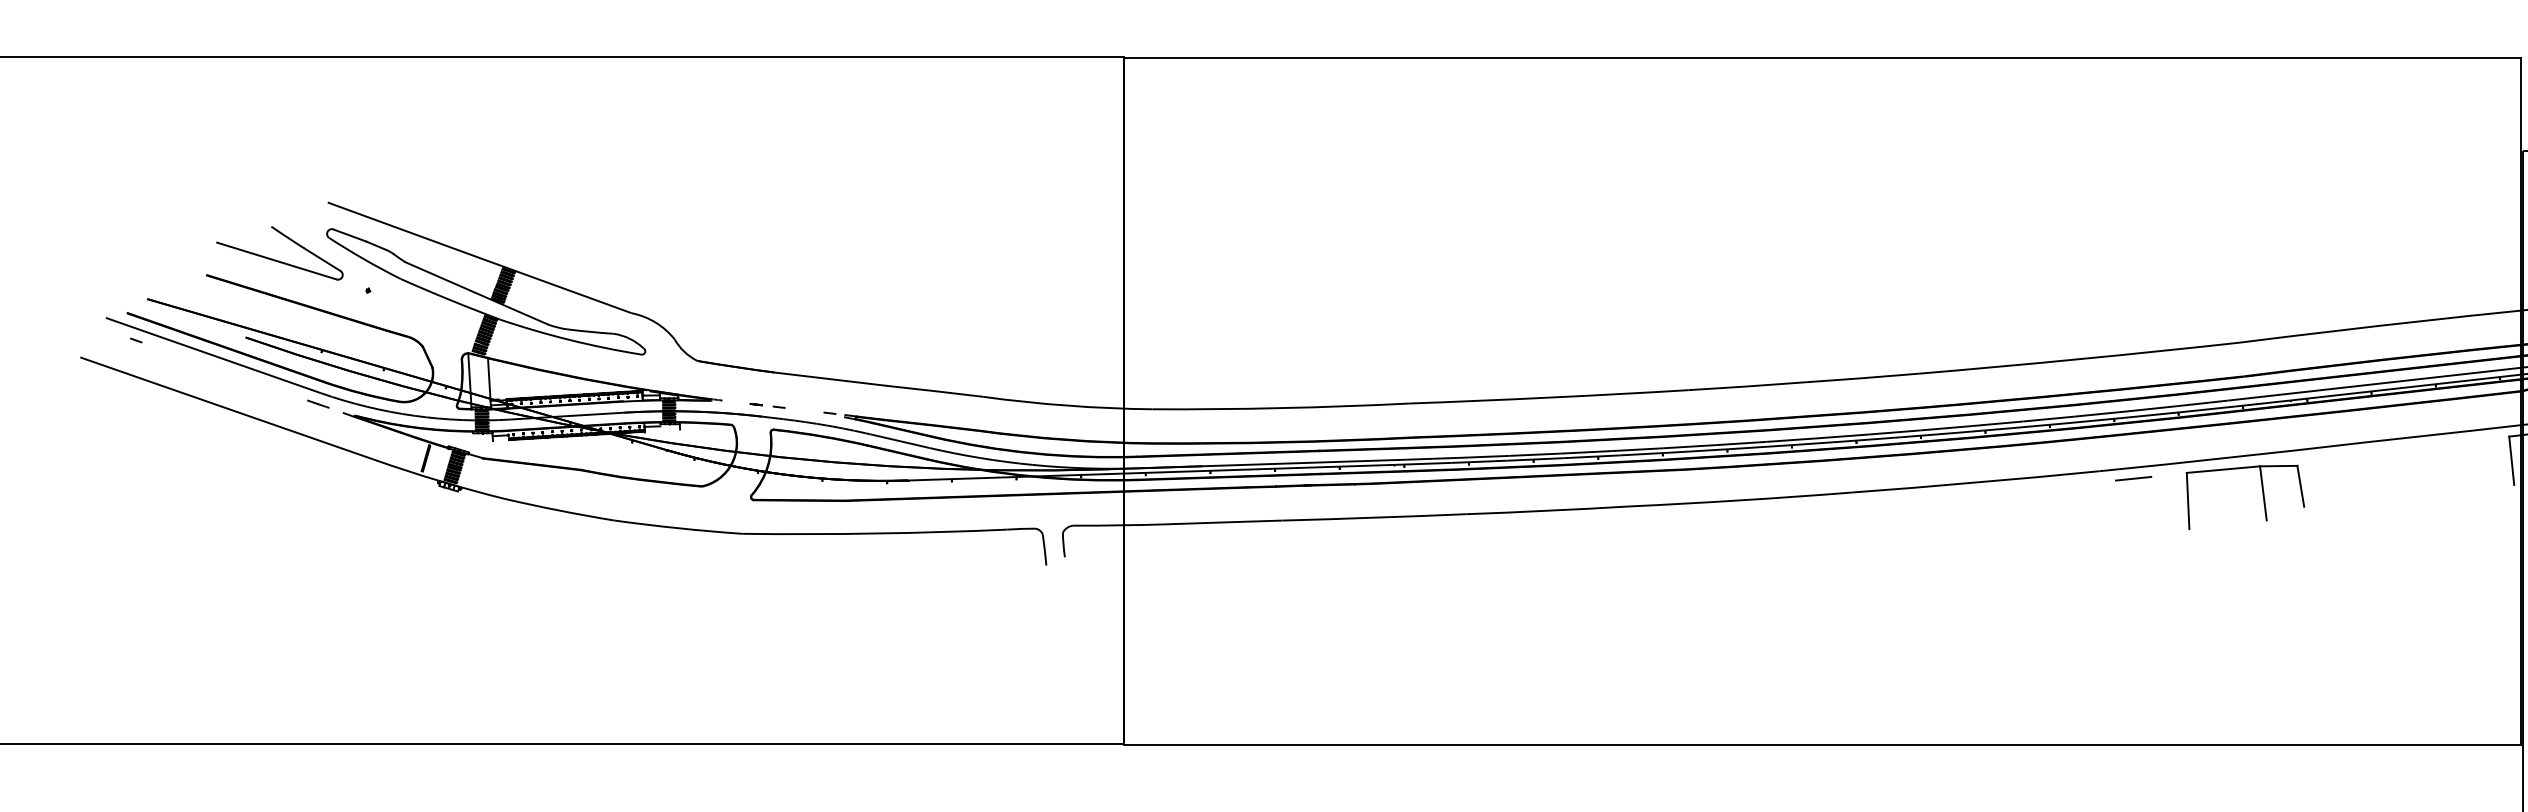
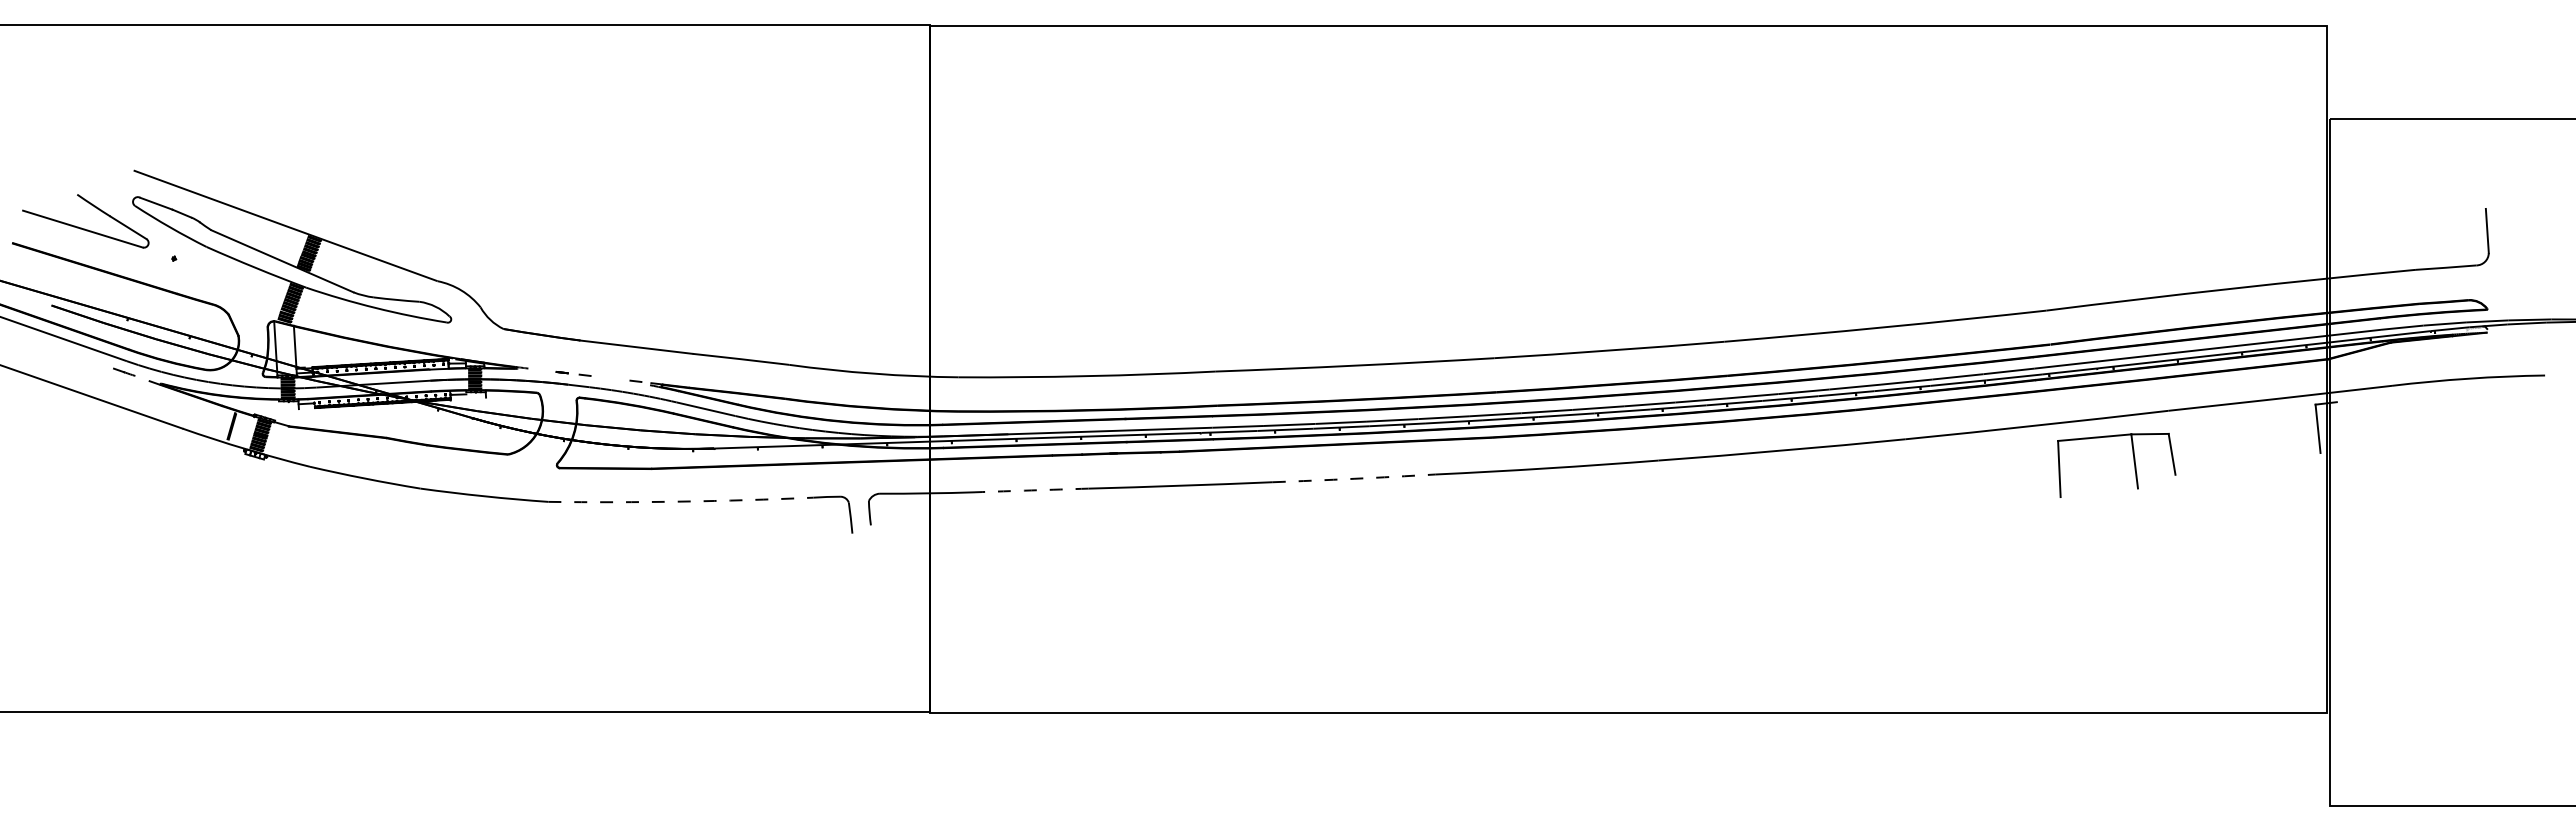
line: (2133, 478) -> (1939, 446), removed
part: (2262, 494) -> (2133, 462), moved
arc: (1548, 510) -> (1354, 478), solid -> dashed
arc: (1225, 522) -> (1031, 490), solid -> dashed
arc: (875, 533) -> (681, 501), solid -> dashed

